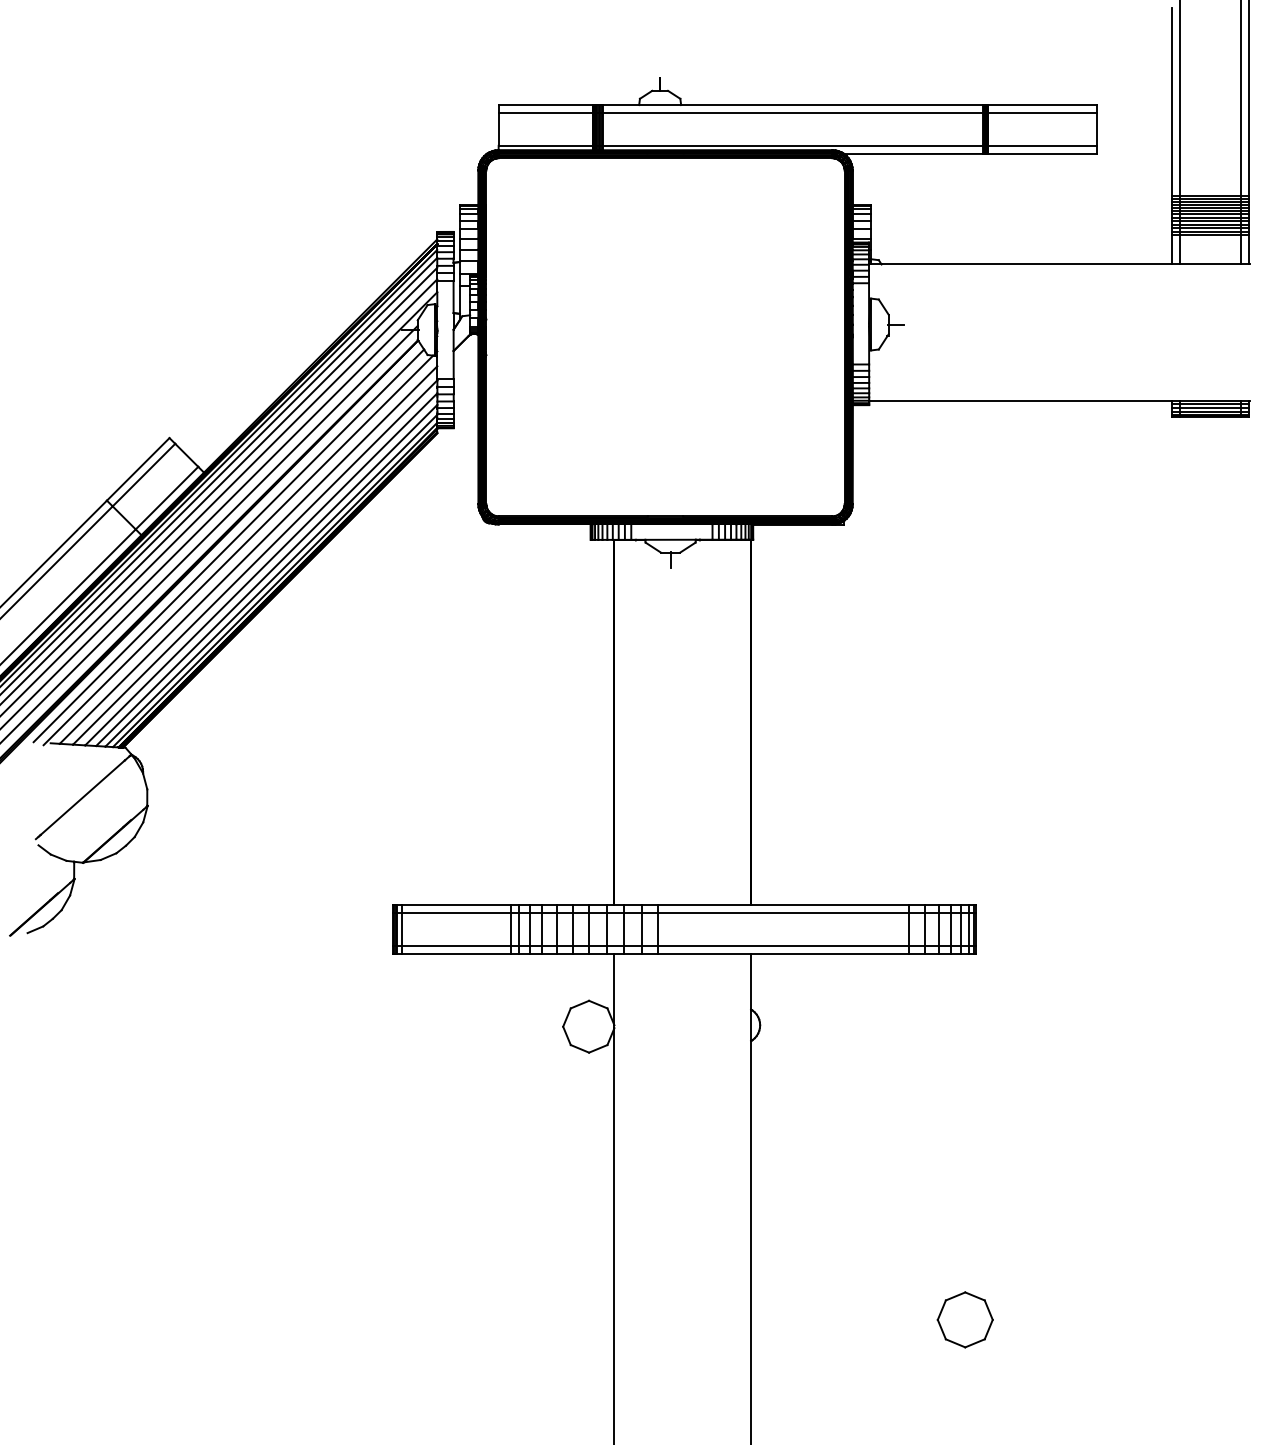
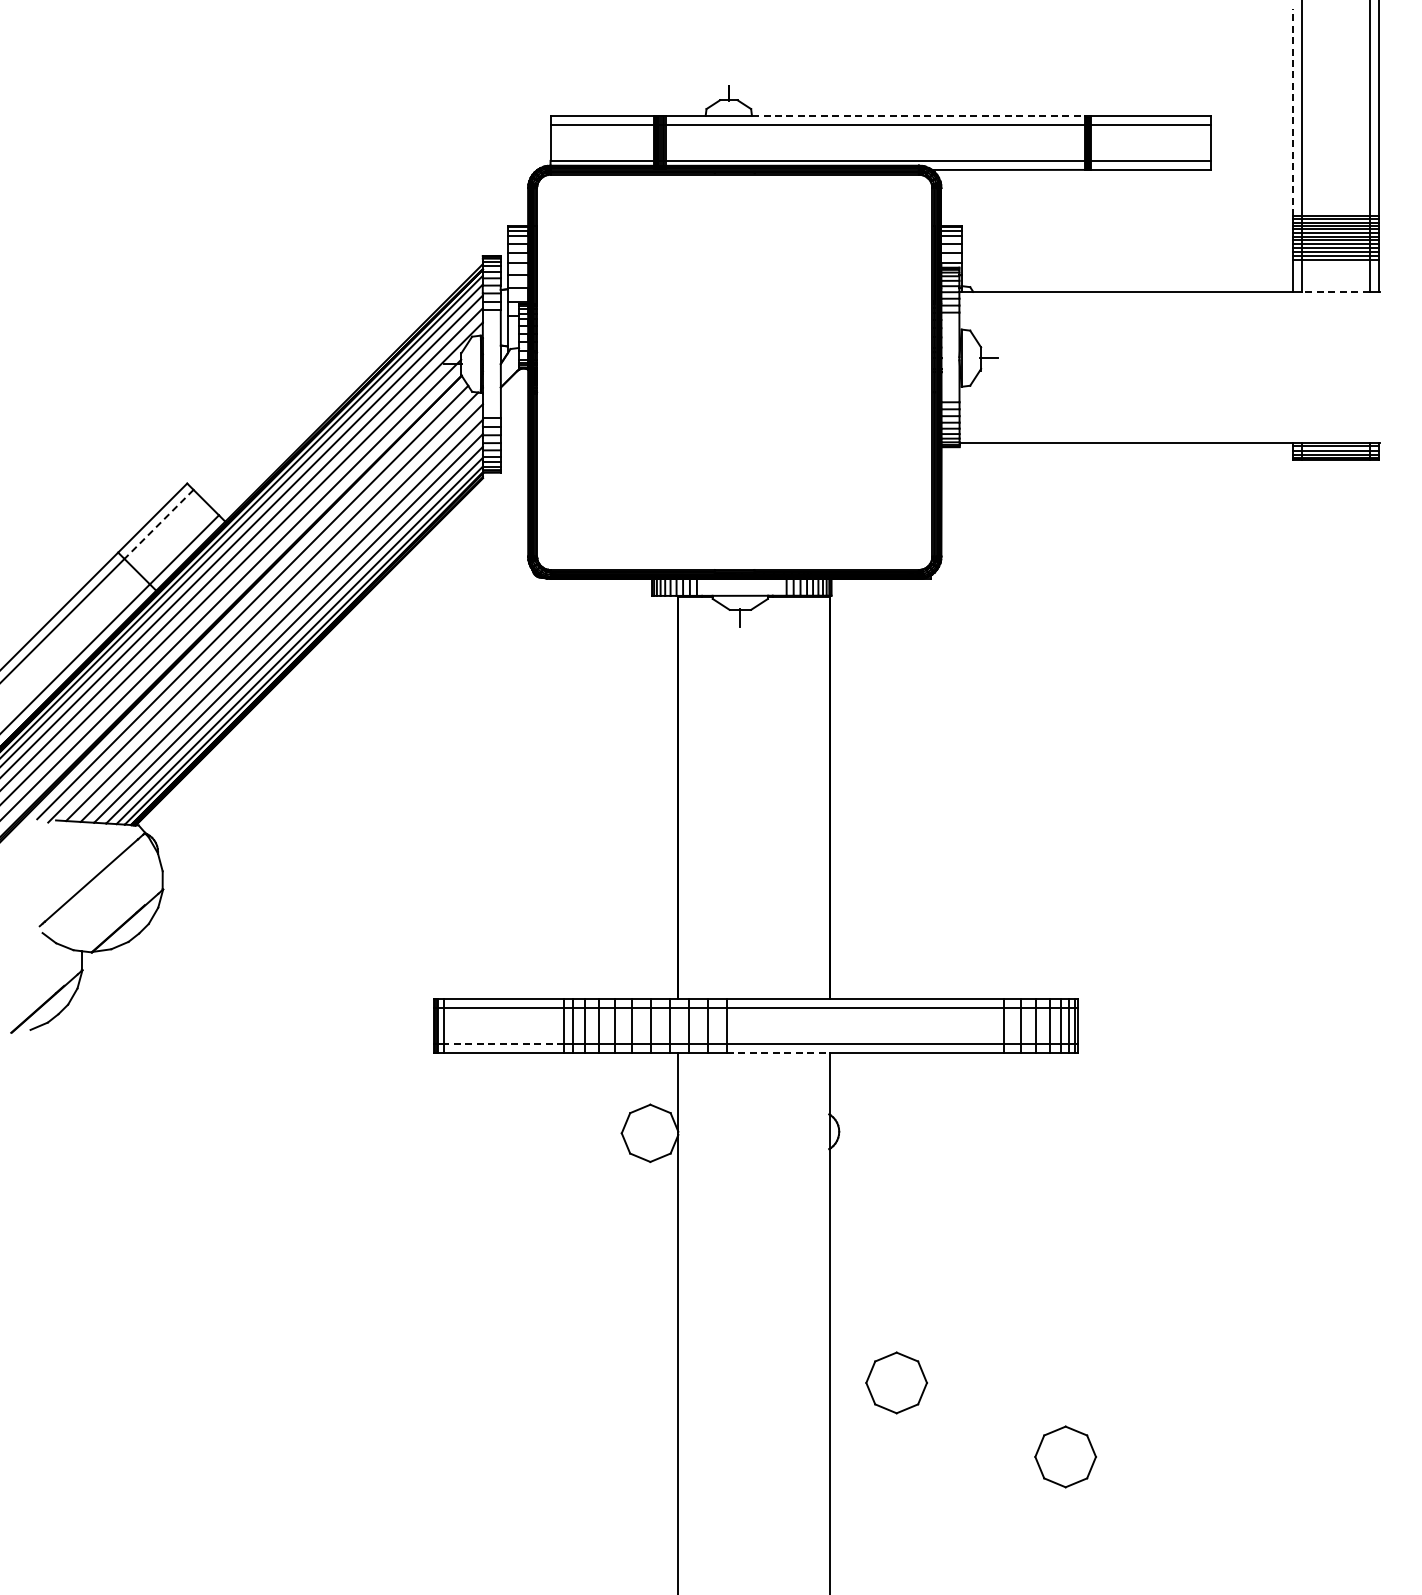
line: (1171, 101) -> (1293, 112), solid -> dashed
line: (831, 104) -> (918, 115), solid -> dashed
line: (1210, 264) -> (1336, 291), solid -> dashed
line: (144, 475) -> (159, 524), solid -> dashed
line: (456, 945) -> (504, 1043), solid -> dashed
line: (705, 953) -> (778, 1052), solid -> dashed
part: (812, 1252) -> (896, 1382), added

